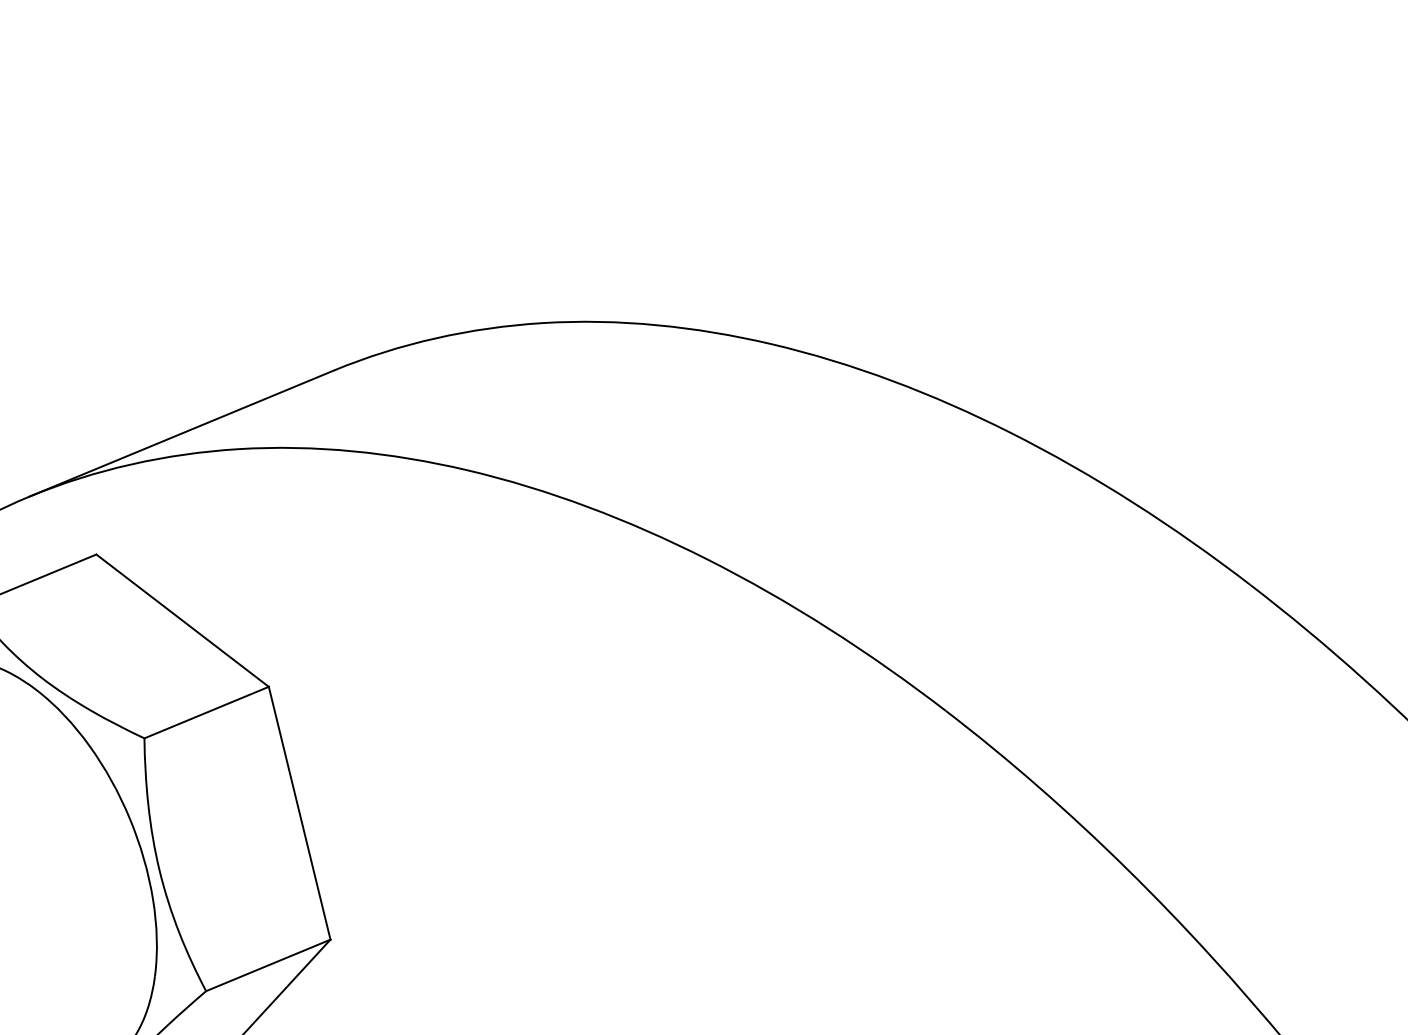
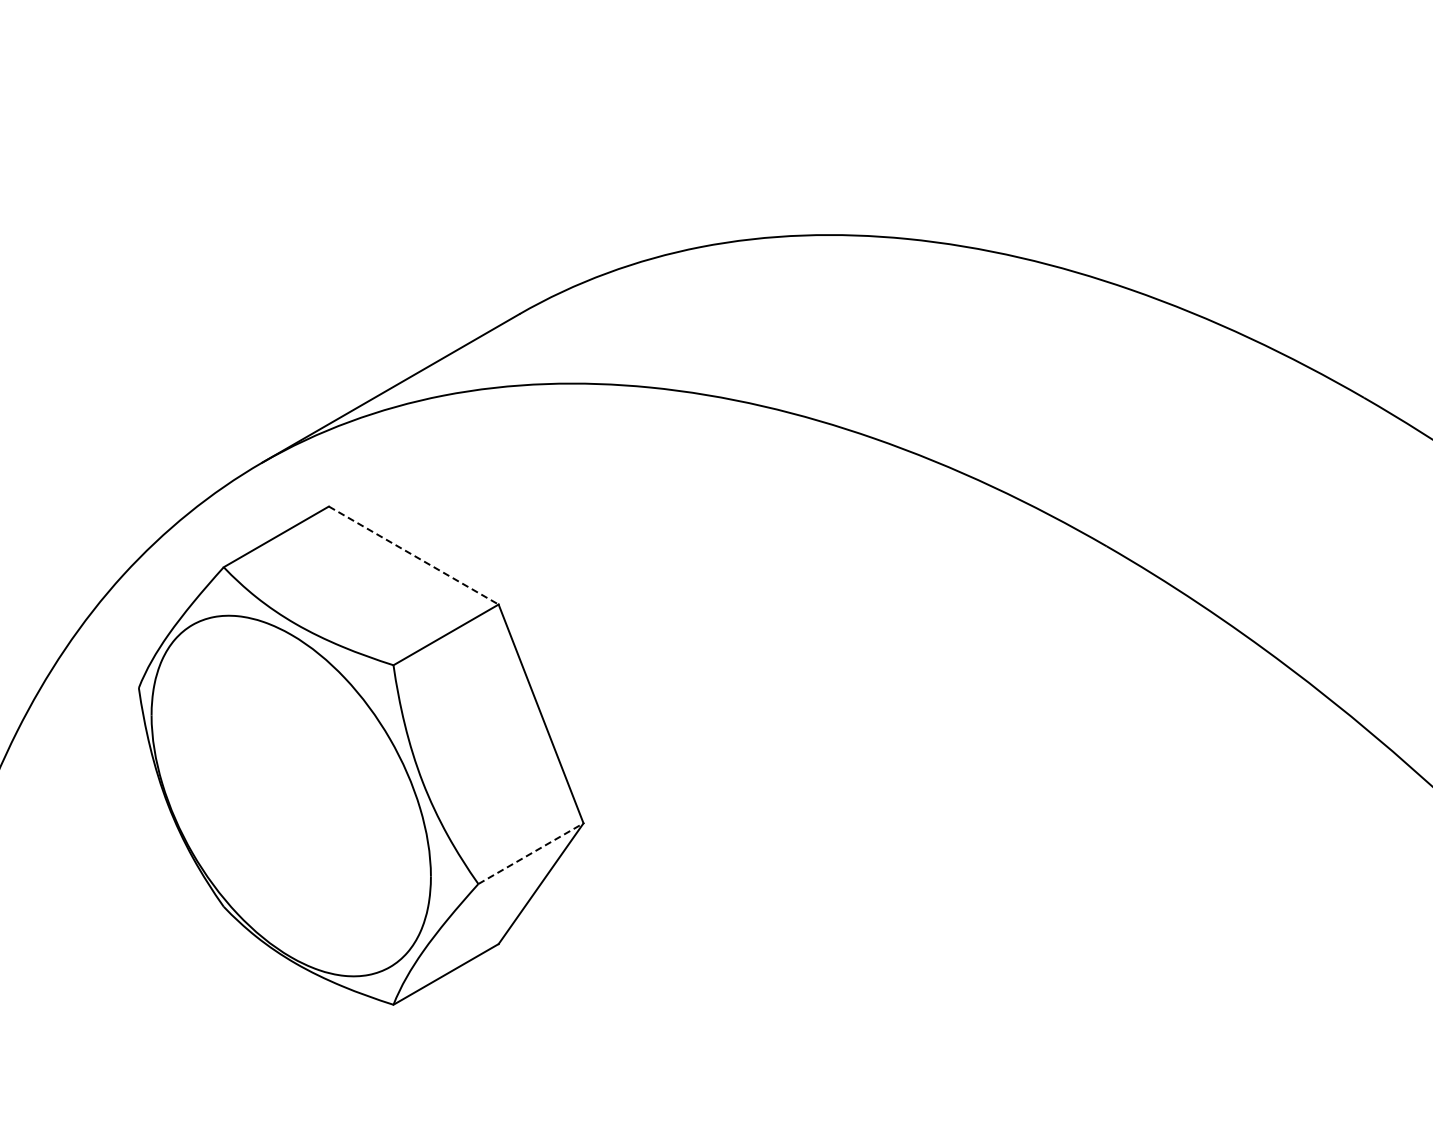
line: (183, 620) -> (414, 555), solid -> dashed
line: (267, 965) -> (530, 853), solid -> dashed

